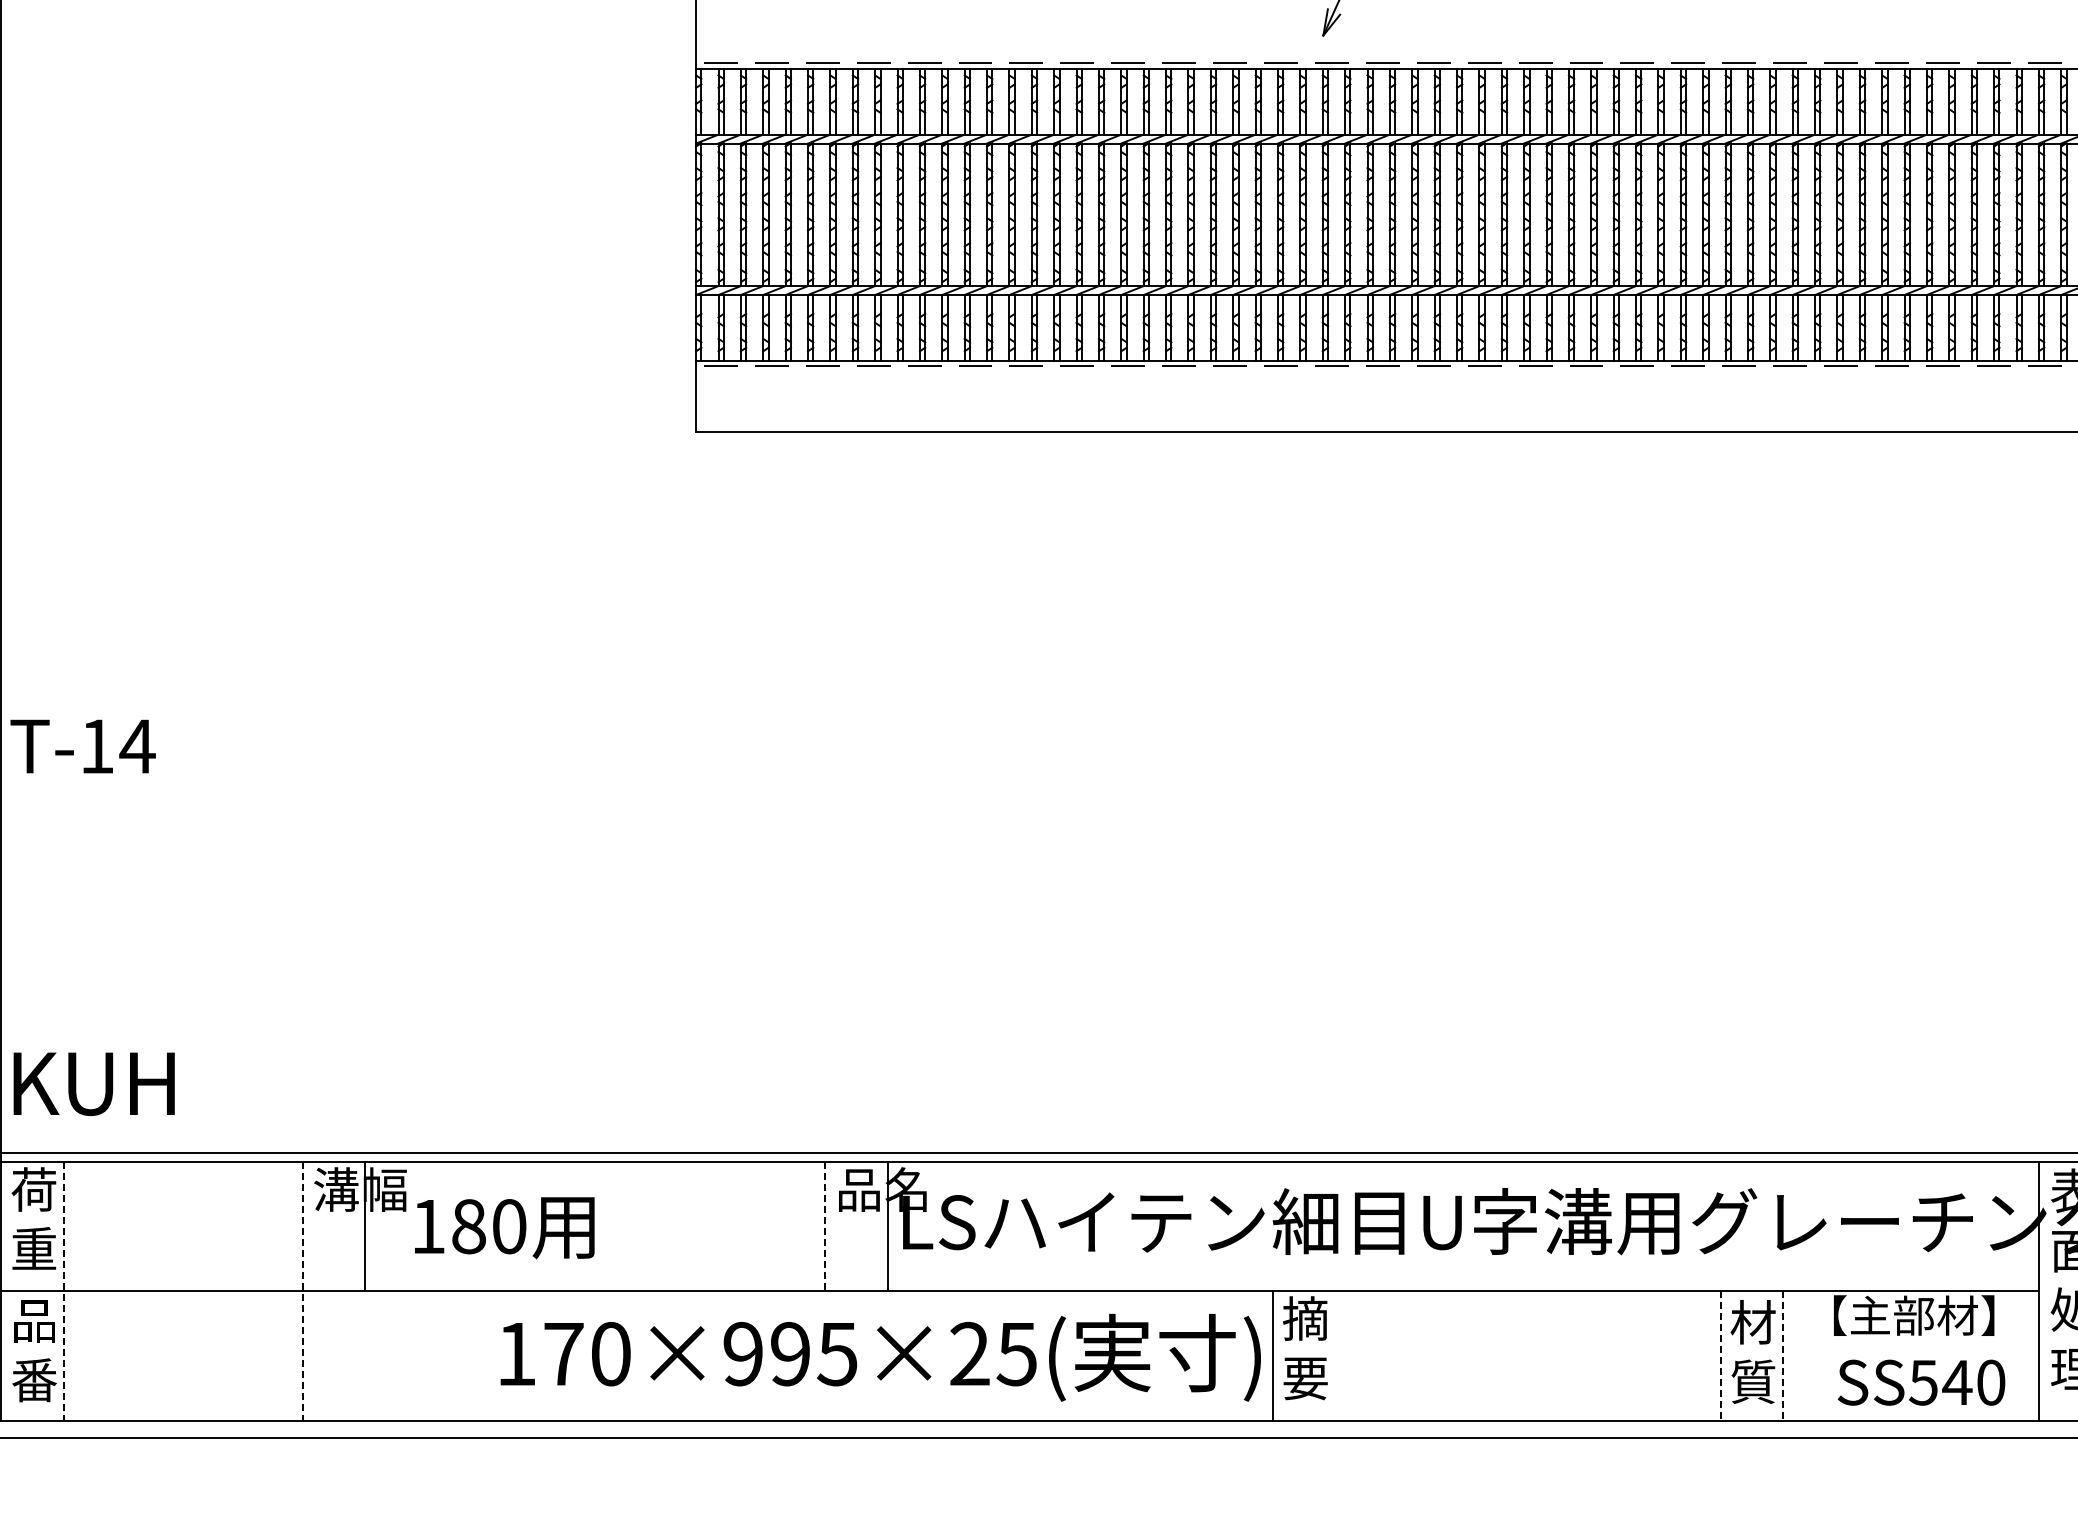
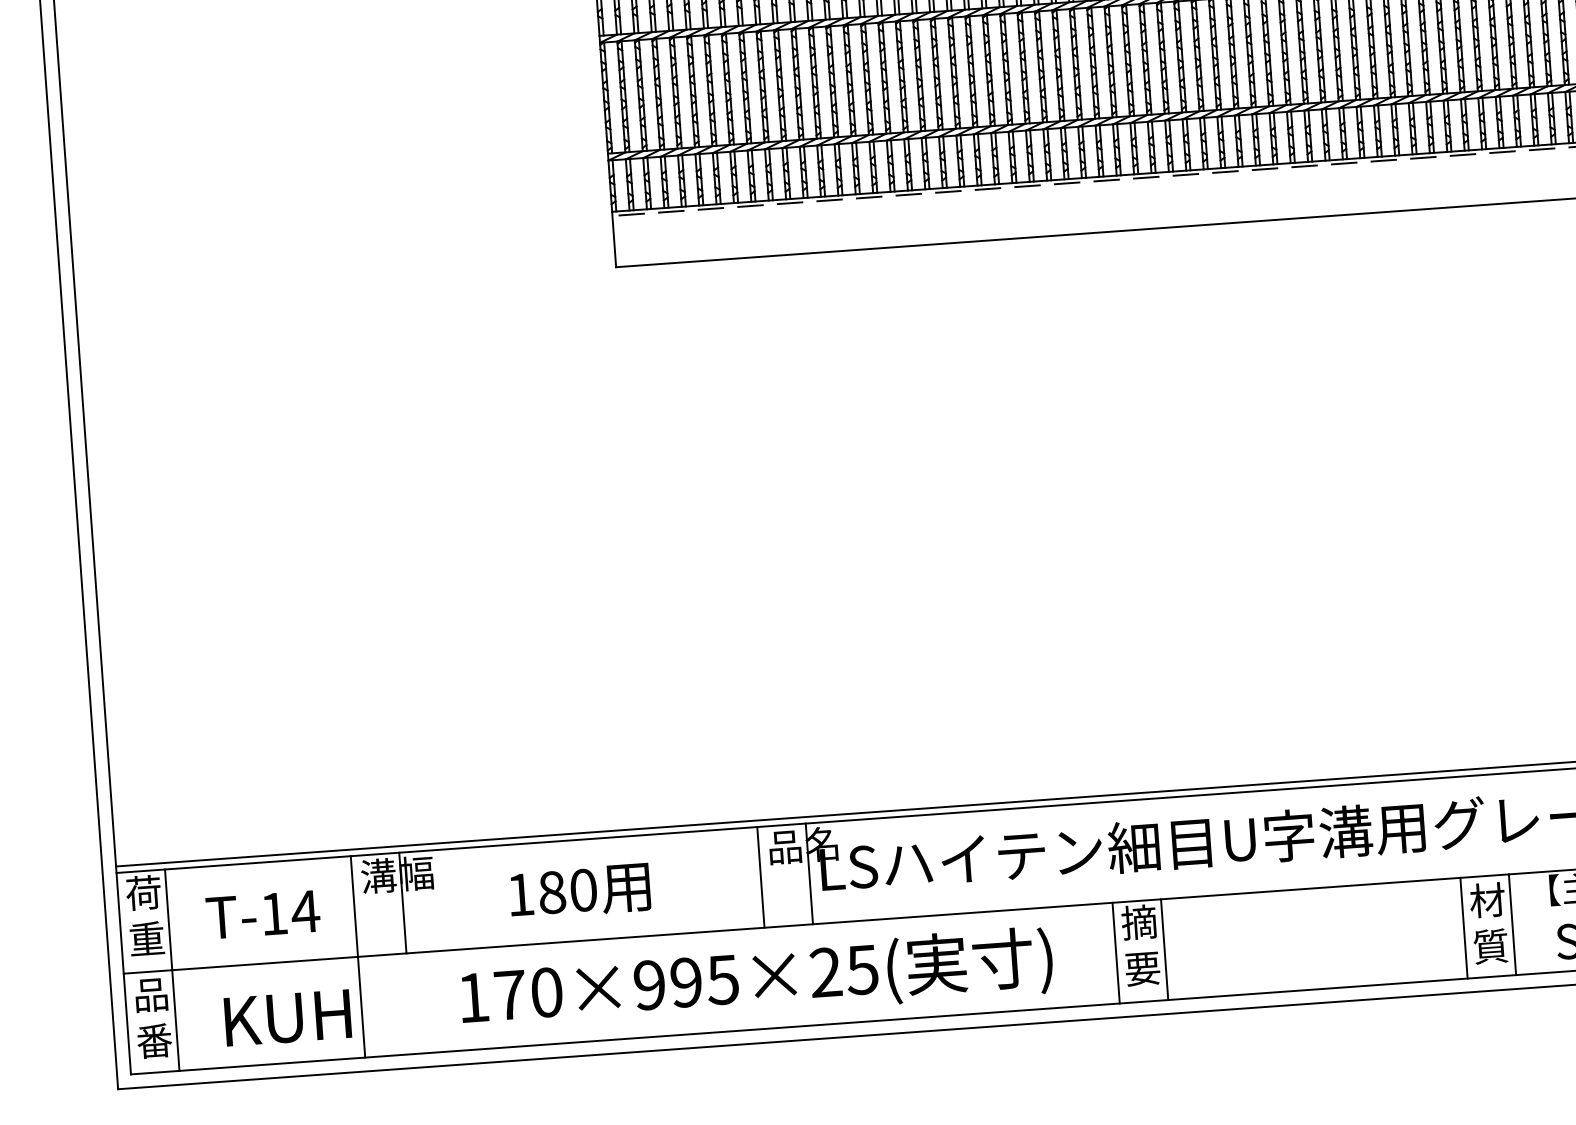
text: (82, 746) -> (262, 914), moved
text: (93, 1083) -> (287, 1017), moved
line: (825, 1226) -> (760, 877), dashed -> solid
text: (504, 1228) -> (579, 892), moved
line: (63, 1291) -> (172, 970), dashed -> solid
line: (302, 1291) -> (358, 957), dashed -> solid
line: (1335, 1355) -> (1164, 949), added
line: (1720, 1355) -> (1463, 927), dashed -> solid
line: (1782, 1355) -> (1512, 924), dashed -> solid
text: (880, 1357) -> (756, 980), moved

